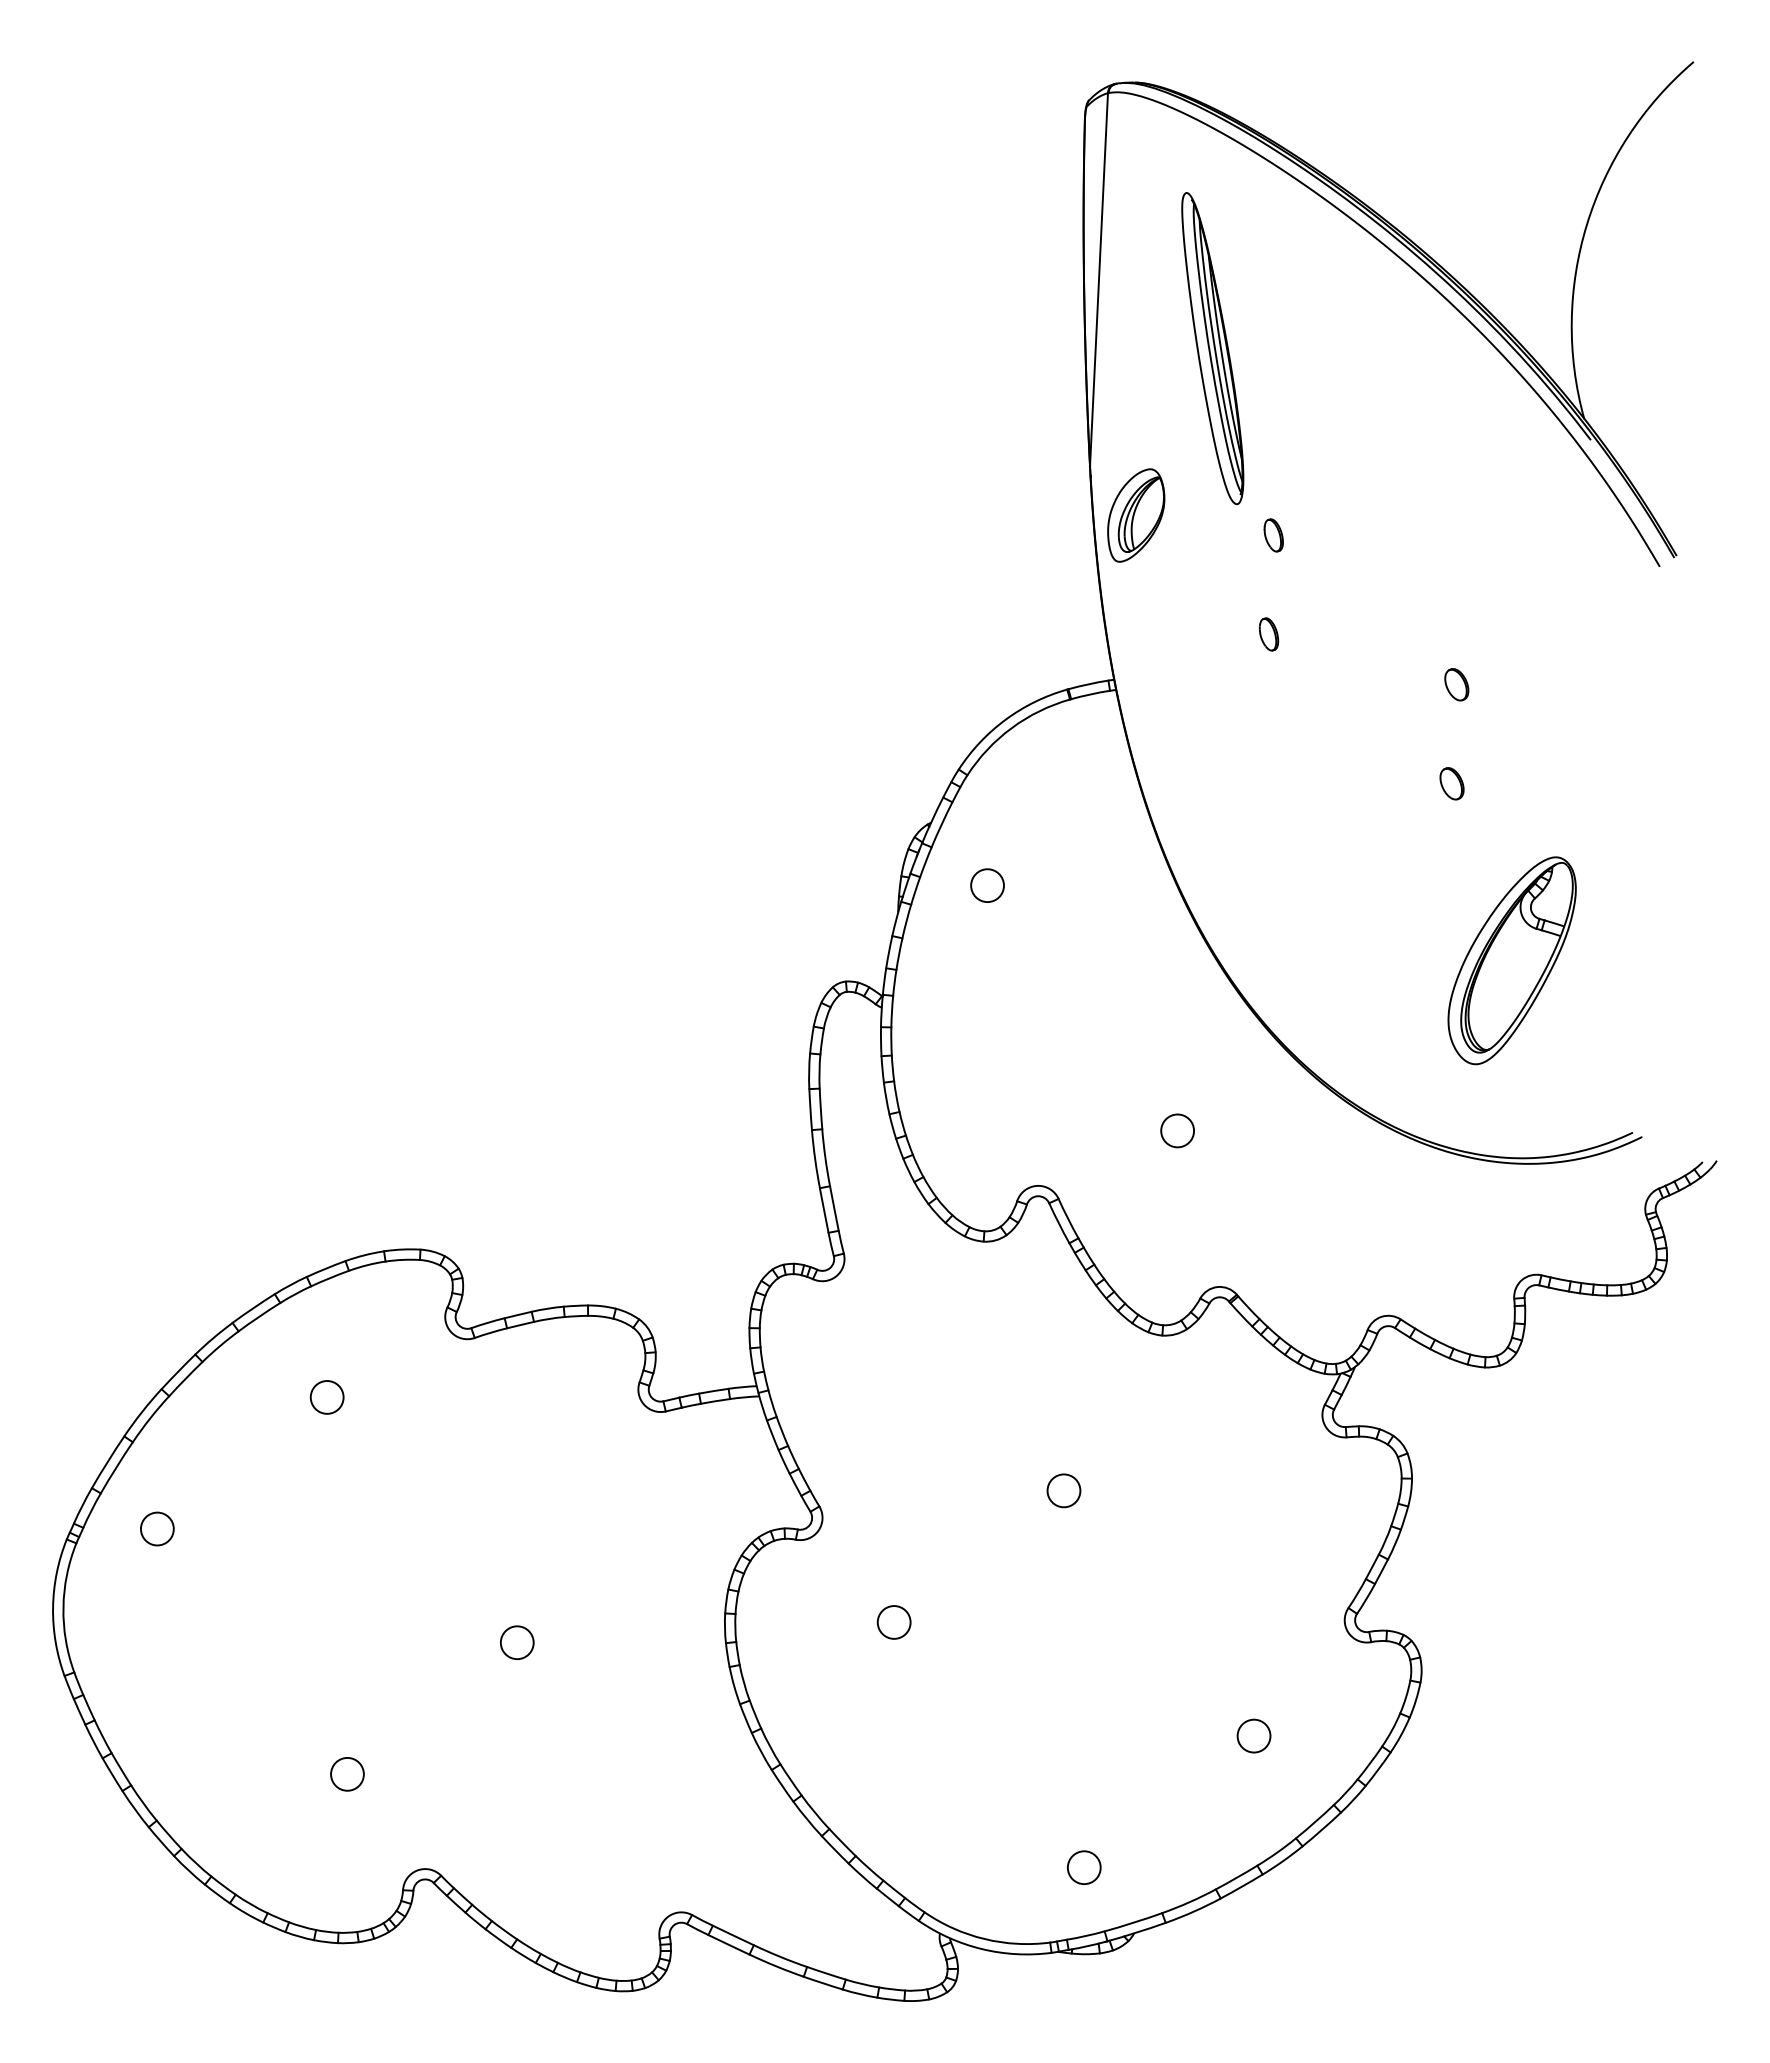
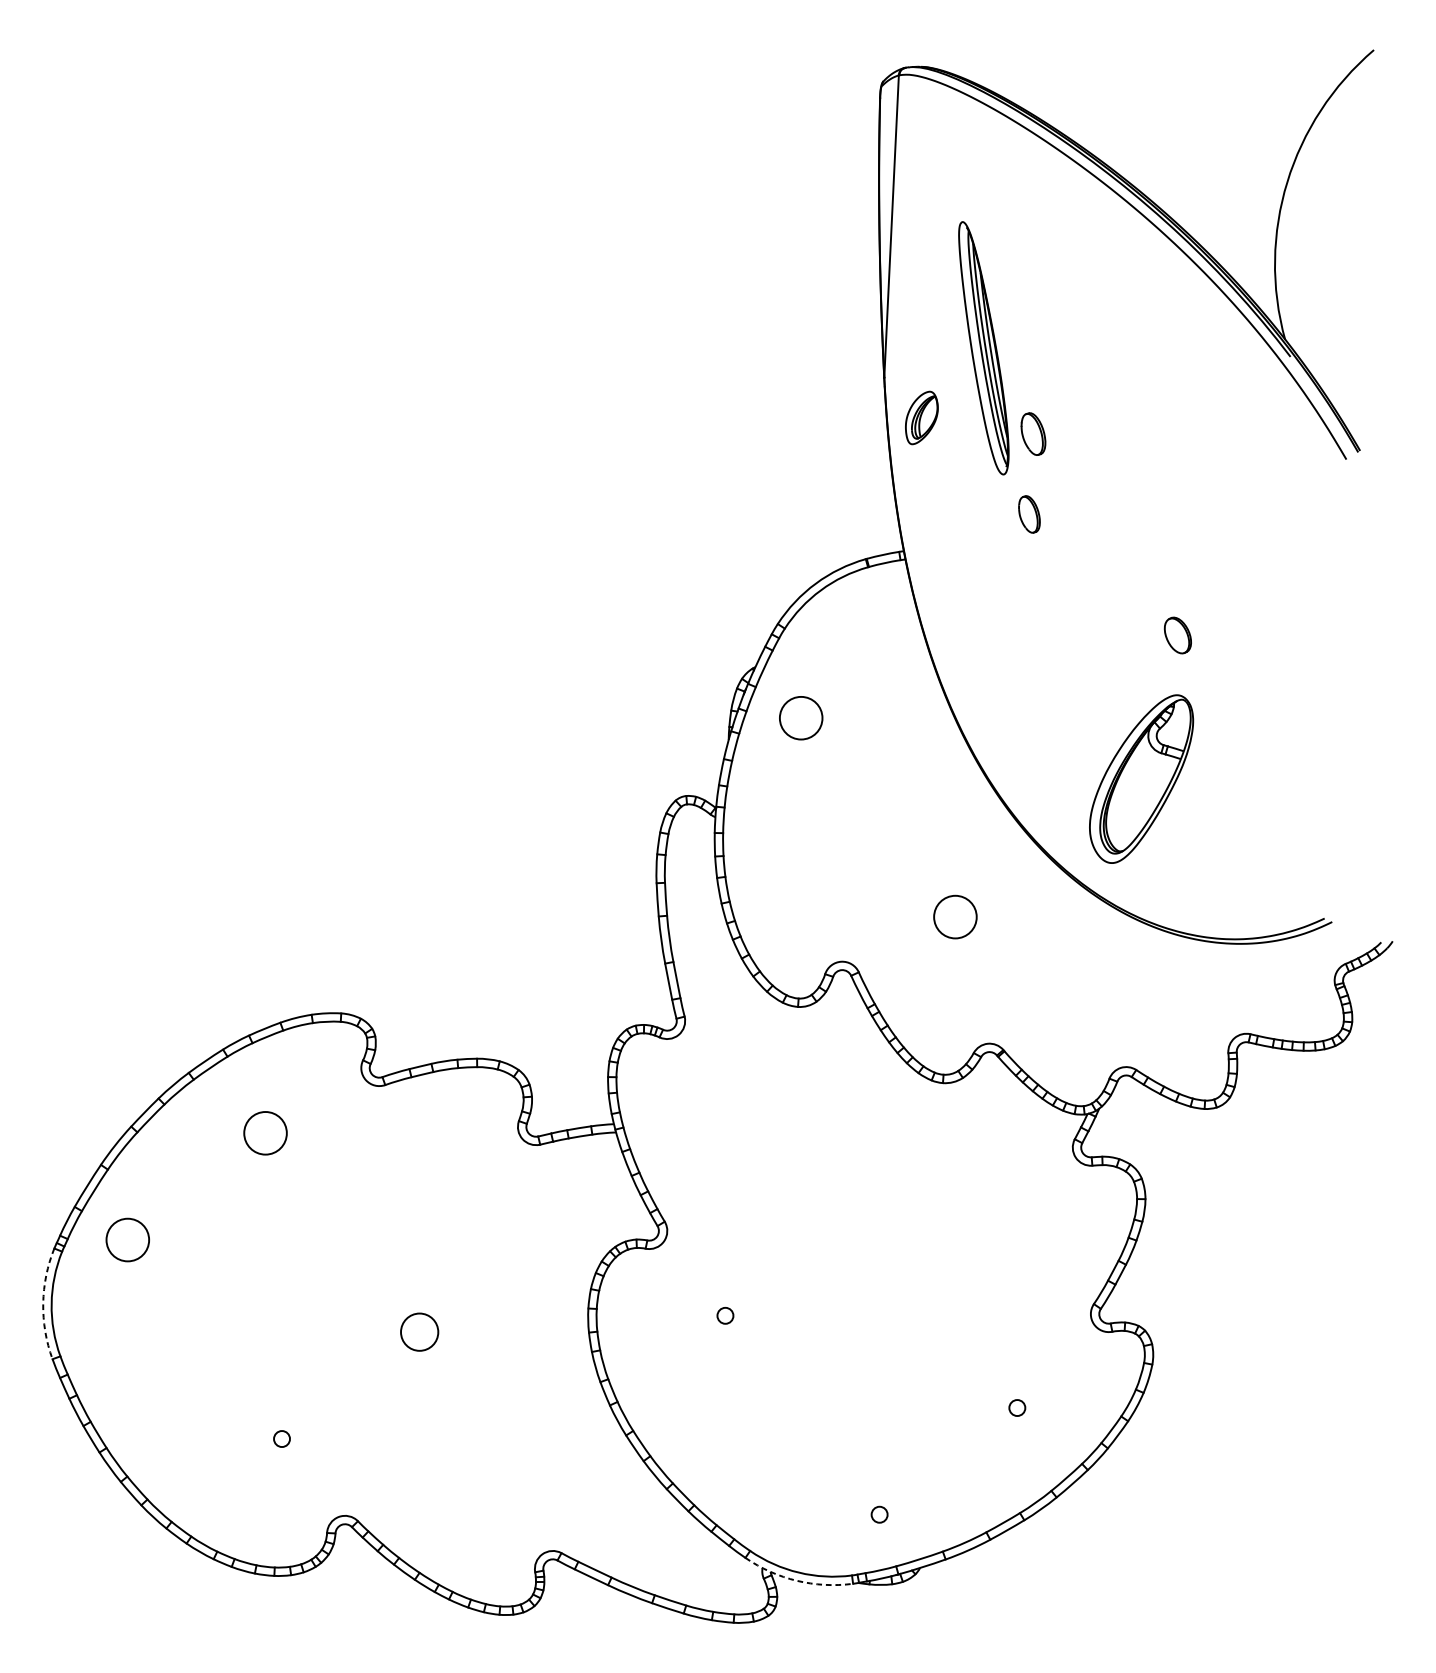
part: (1212, 348) -> (983, 348), moved
part: (1136, 515) -> (921, 417), size x0.7
part: (1273, 535) -> (1033, 434), size x1.6
part: (1268, 634) -> (1029, 514), size x1.4
part: (1456, 684) -> (1181, 555), removed
part: (1451, 783) -> (1177, 635), size x1.4
circle: (987, 885) -> (801, 718), size x1.6
part: (1511, 960) -> (1140, 778), moved
circle: (1177, 1130) -> (955, 916), size x1.6
circle: (326, 1397) -> (265, 1133), size x1.6
circle: (1063, 1490) -> (862, 1208), removed
circle: (156, 1528) -> (127, 1239), size x1.6
arc: (53, 1607) -> (43, 1303), solid -> dashed
circle: (893, 1622) -> (724, 1315), size x0.6
circle: (517, 1642) -> (419, 1332), size x1.4
circle: (1253, 1735) -> (1016, 1407), size x0.6
circle: (347, 1773) -> (282, 1438), size x0.6
circle: (1083, 1867) -> (879, 1514), size x0.6
arc: (982, 1949) -> (797, 1581), solid -> dashed

